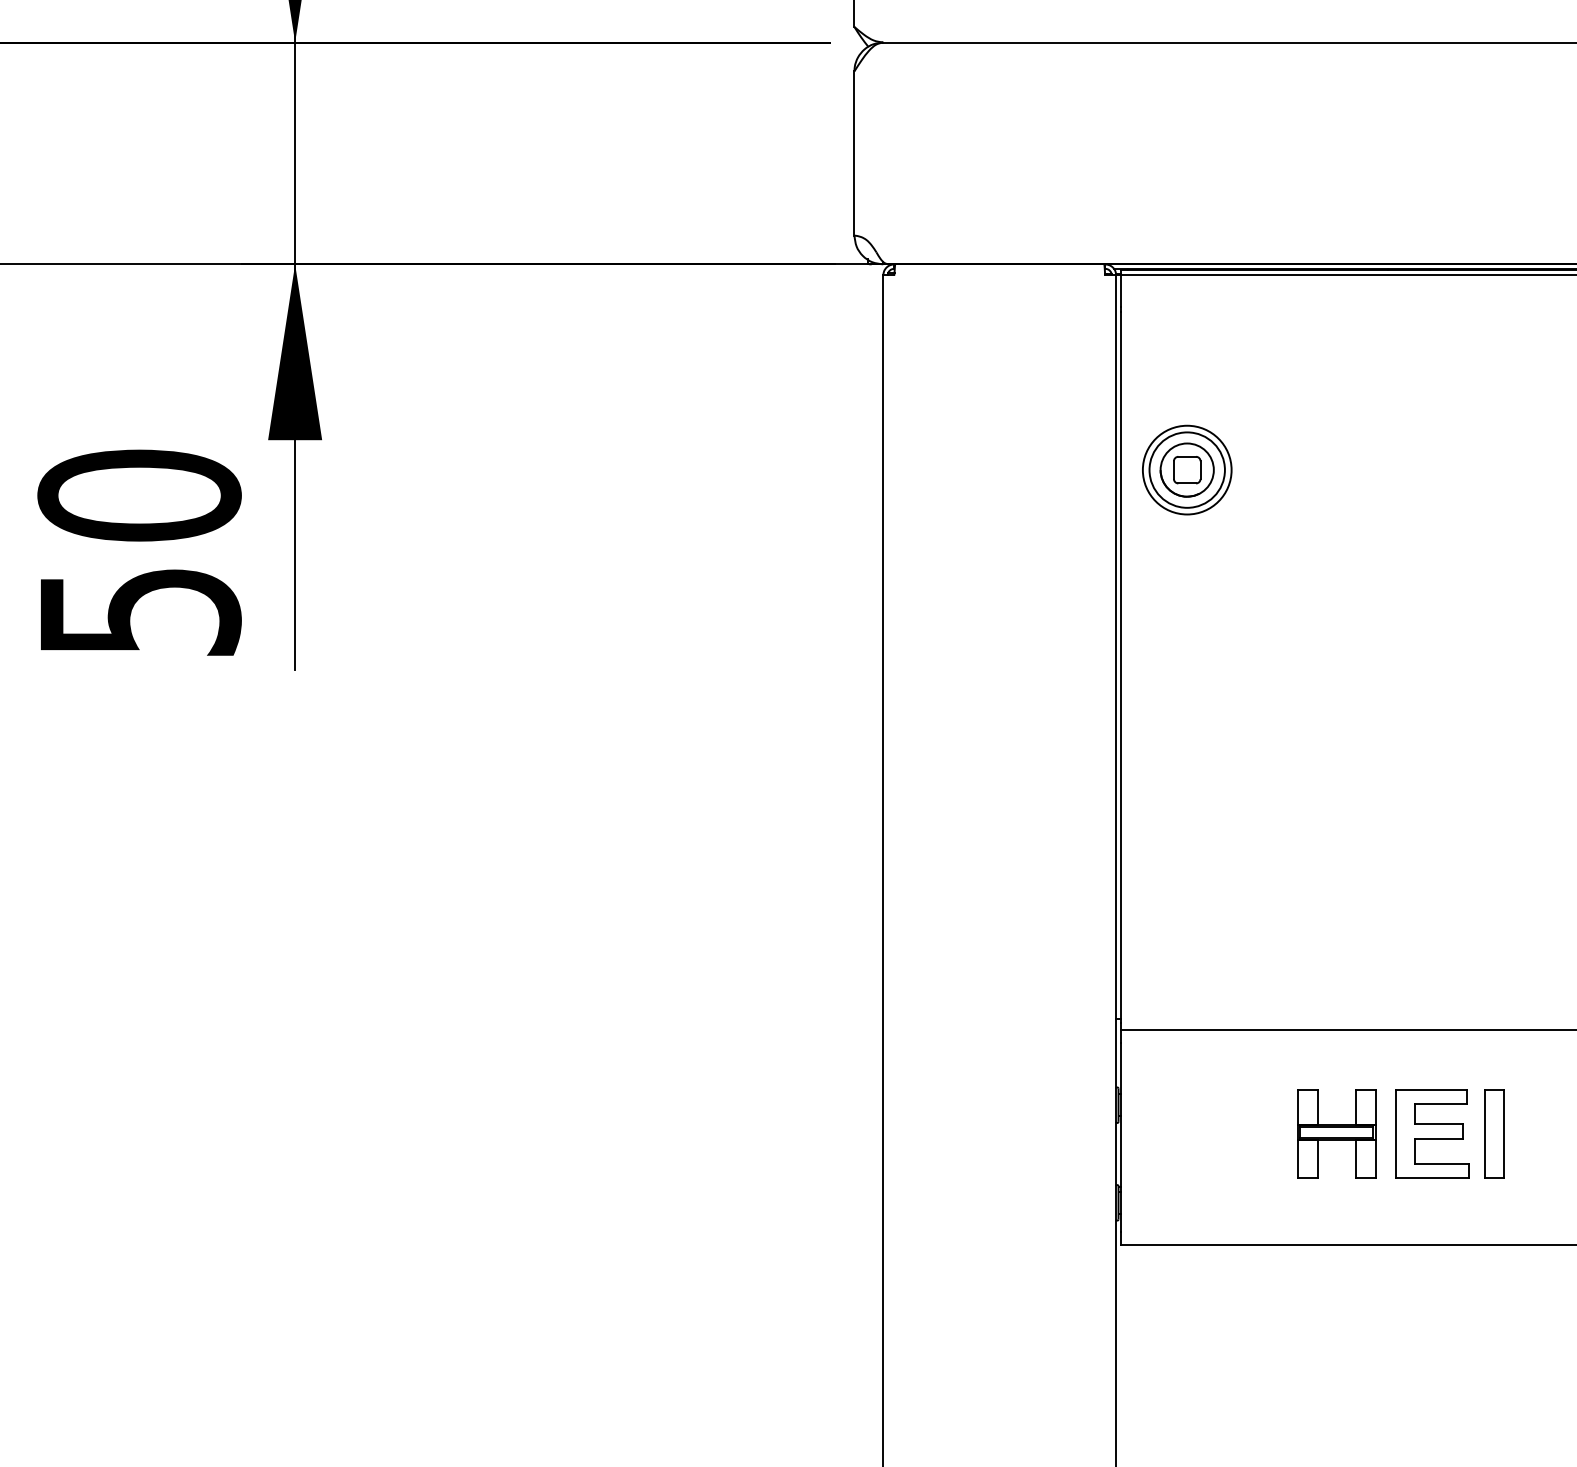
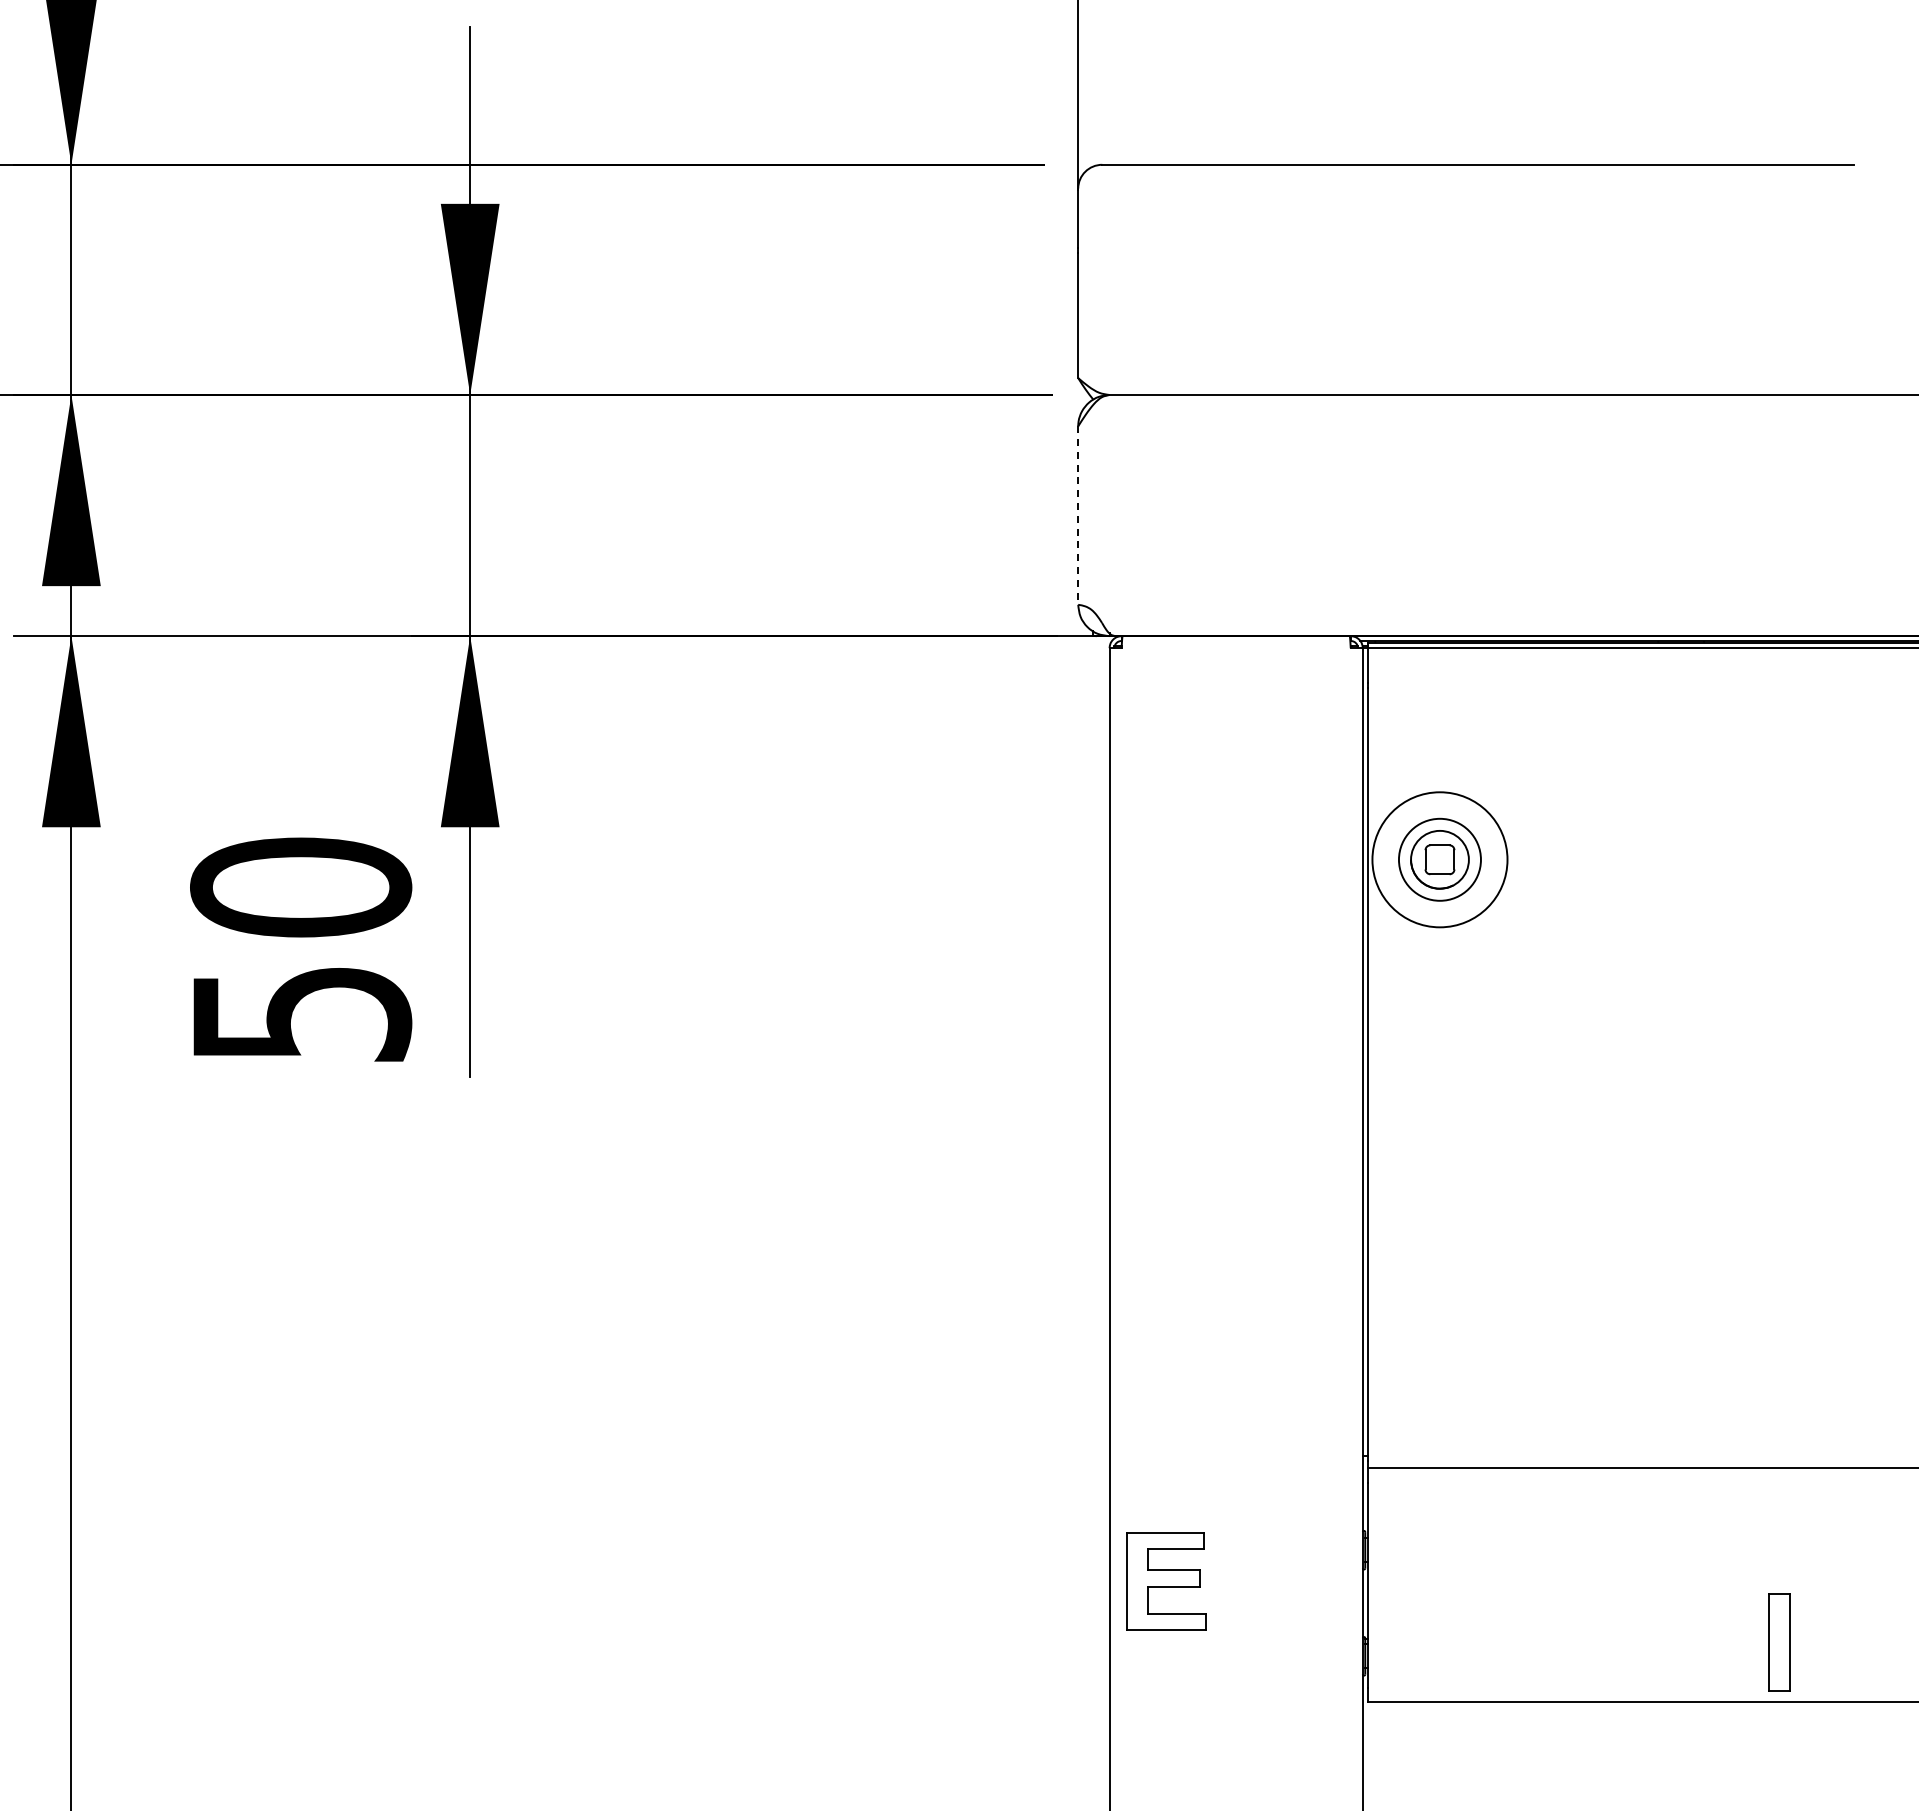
line: (854, 154) -> (1078, 516), solid -> dashed
circle: (1186, 469) -> (1439, 859), size x1.4
part: (1336, 1134) -> (1602, 1581), removed
part: (1432, 1134) -> (1166, 1581), moved
part: (1494, 1134) -> (1779, 1642), moved

